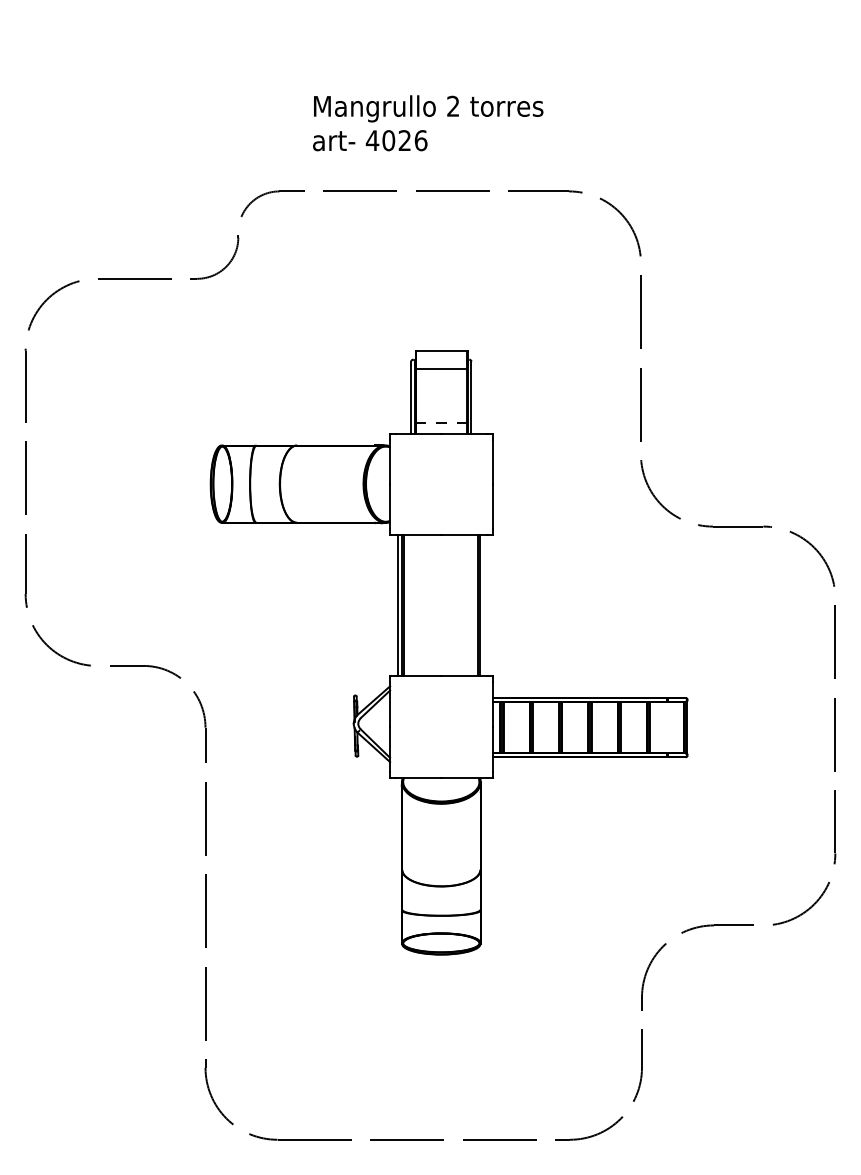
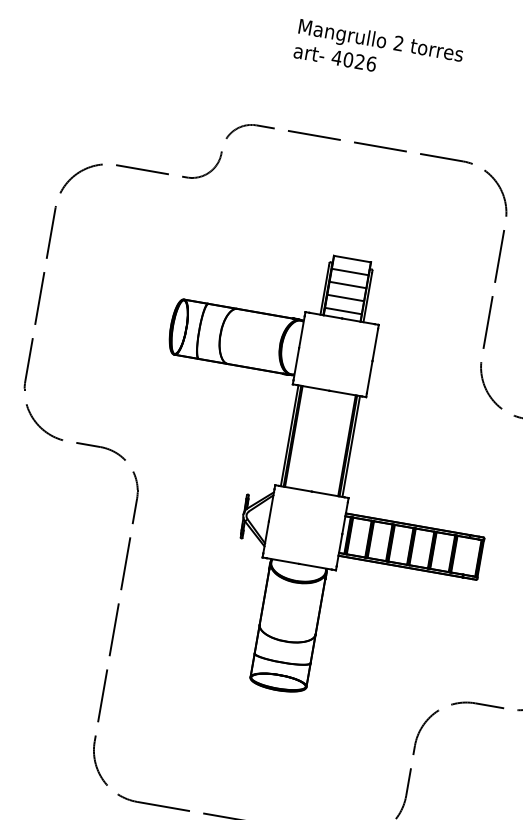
text: (428, 123) -> (378, 52), moved
line: (441, 386) -> (347, 284), added
line: (441, 405) -> (345, 298), added
line: (441, 423) -> (343, 311), dashed -> solid
line: (484, 605) -> (351, 446), added

